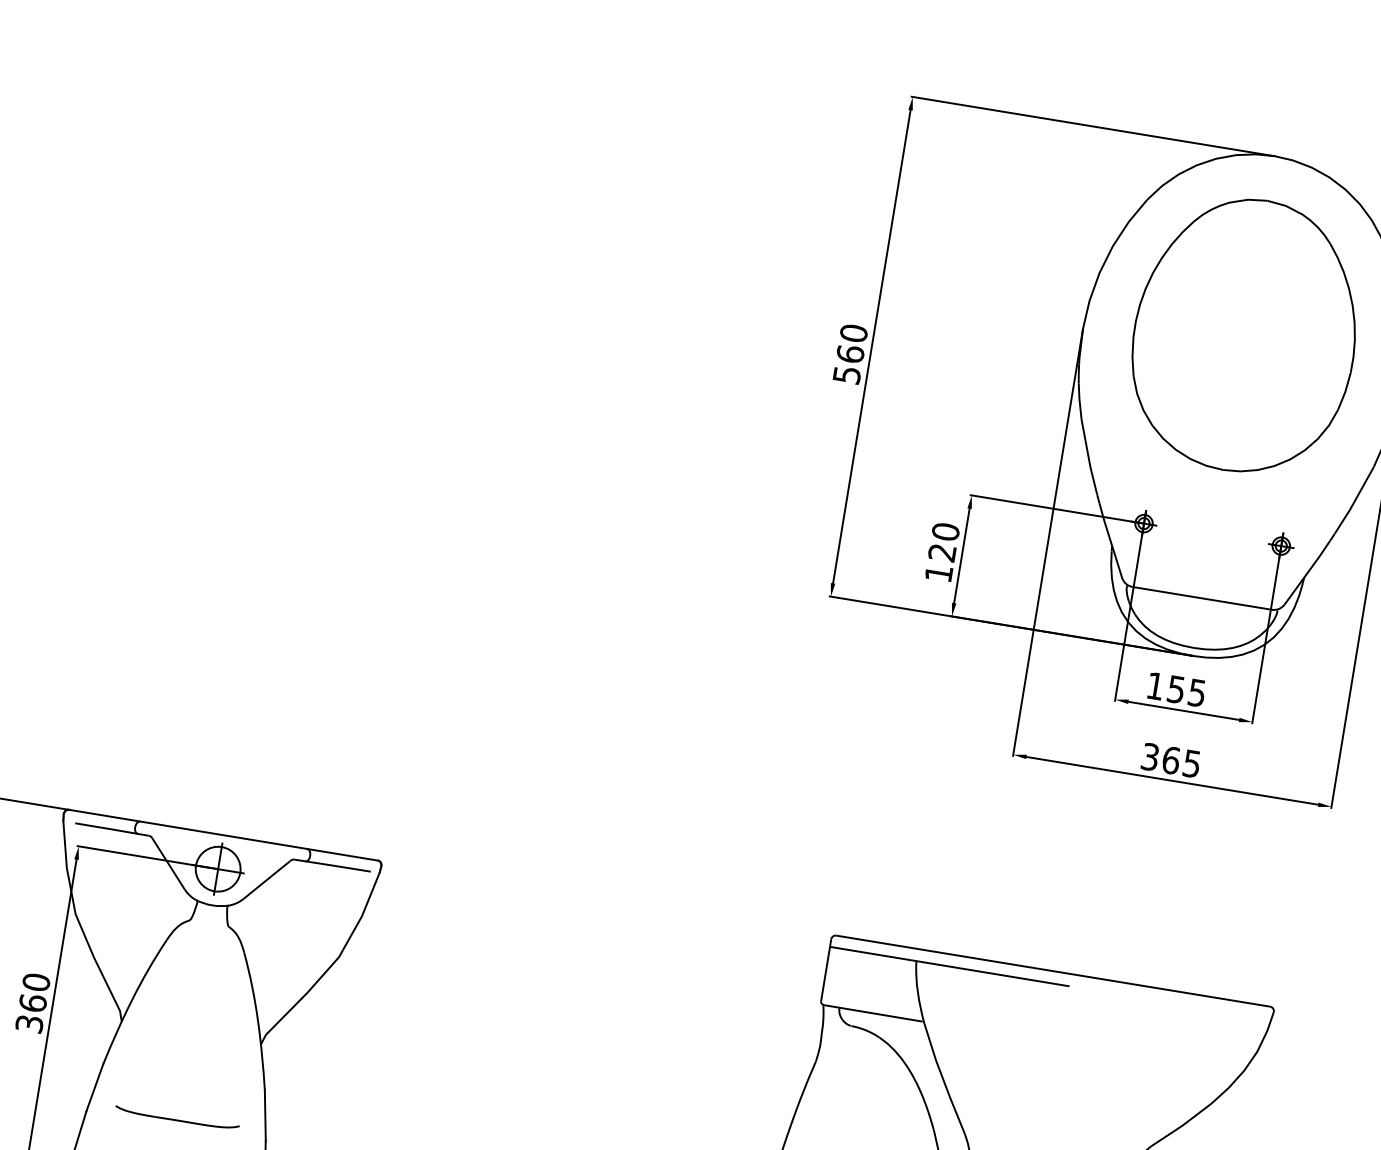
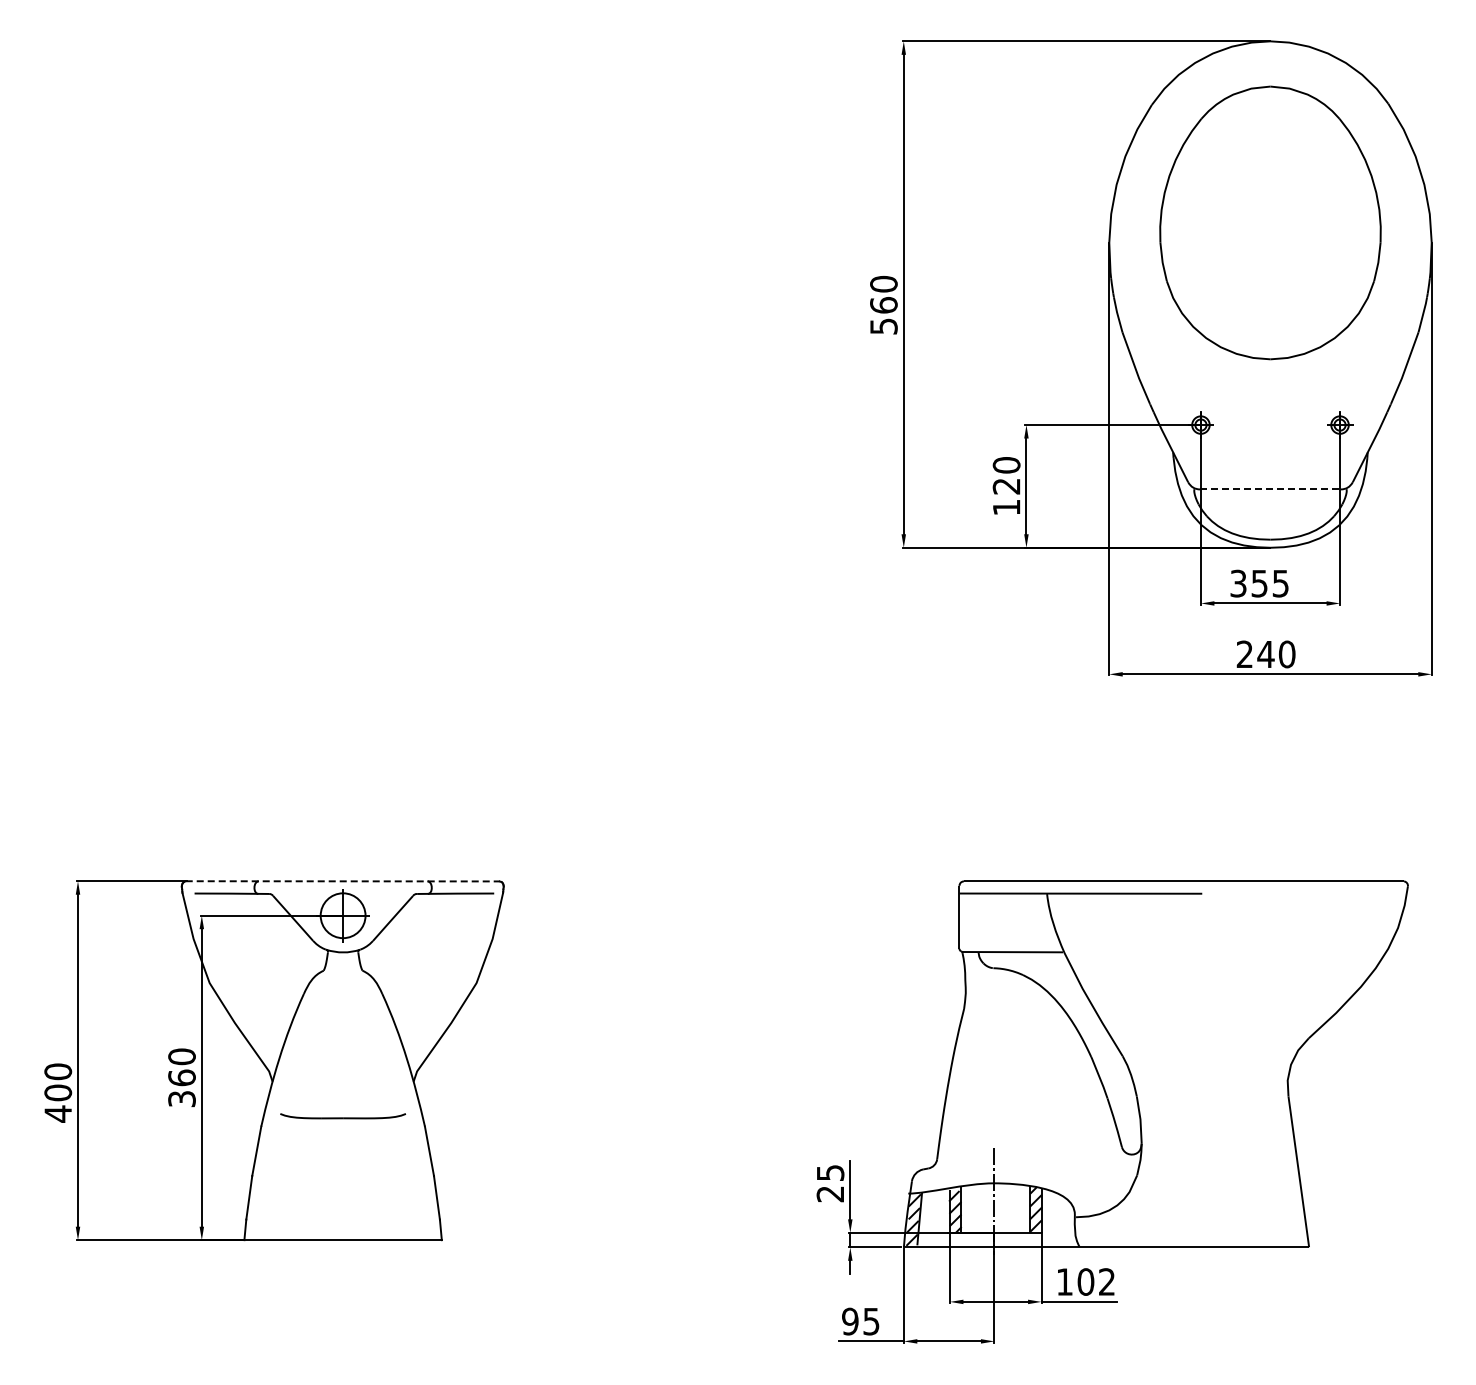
line: (1203, 598) -> (1271, 489), solid -> dashed
text: (1155, 686) -> (1238, 583), 155 -> 355
text: (1170, 760) -> (1265, 654), 365 -> 240
line: (224, 835) -> (343, 881), solid -> dashed
part: (176, 1118) -> (342, 1116), moved

